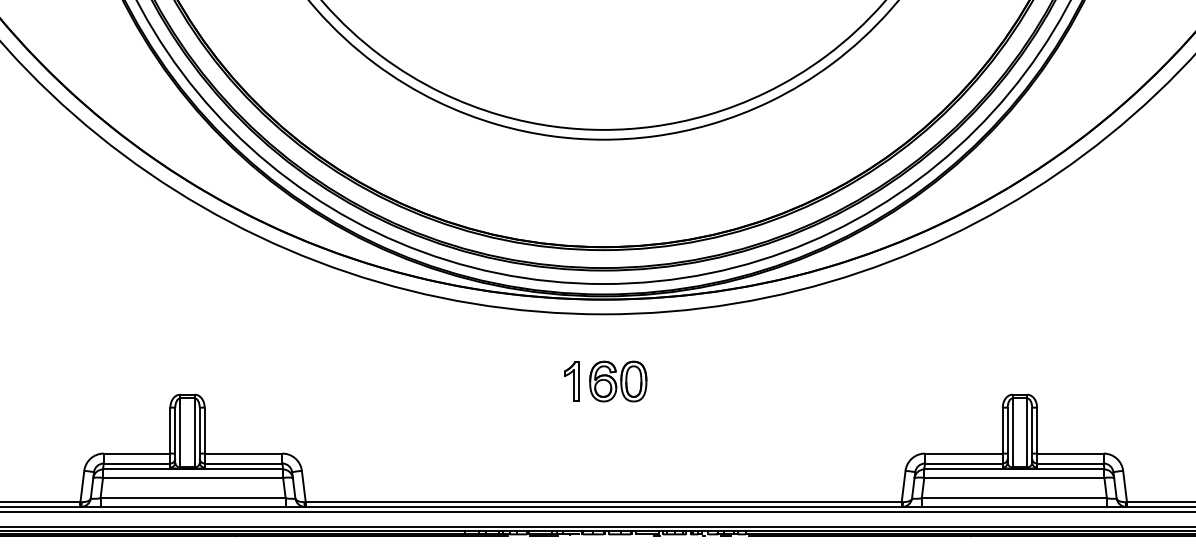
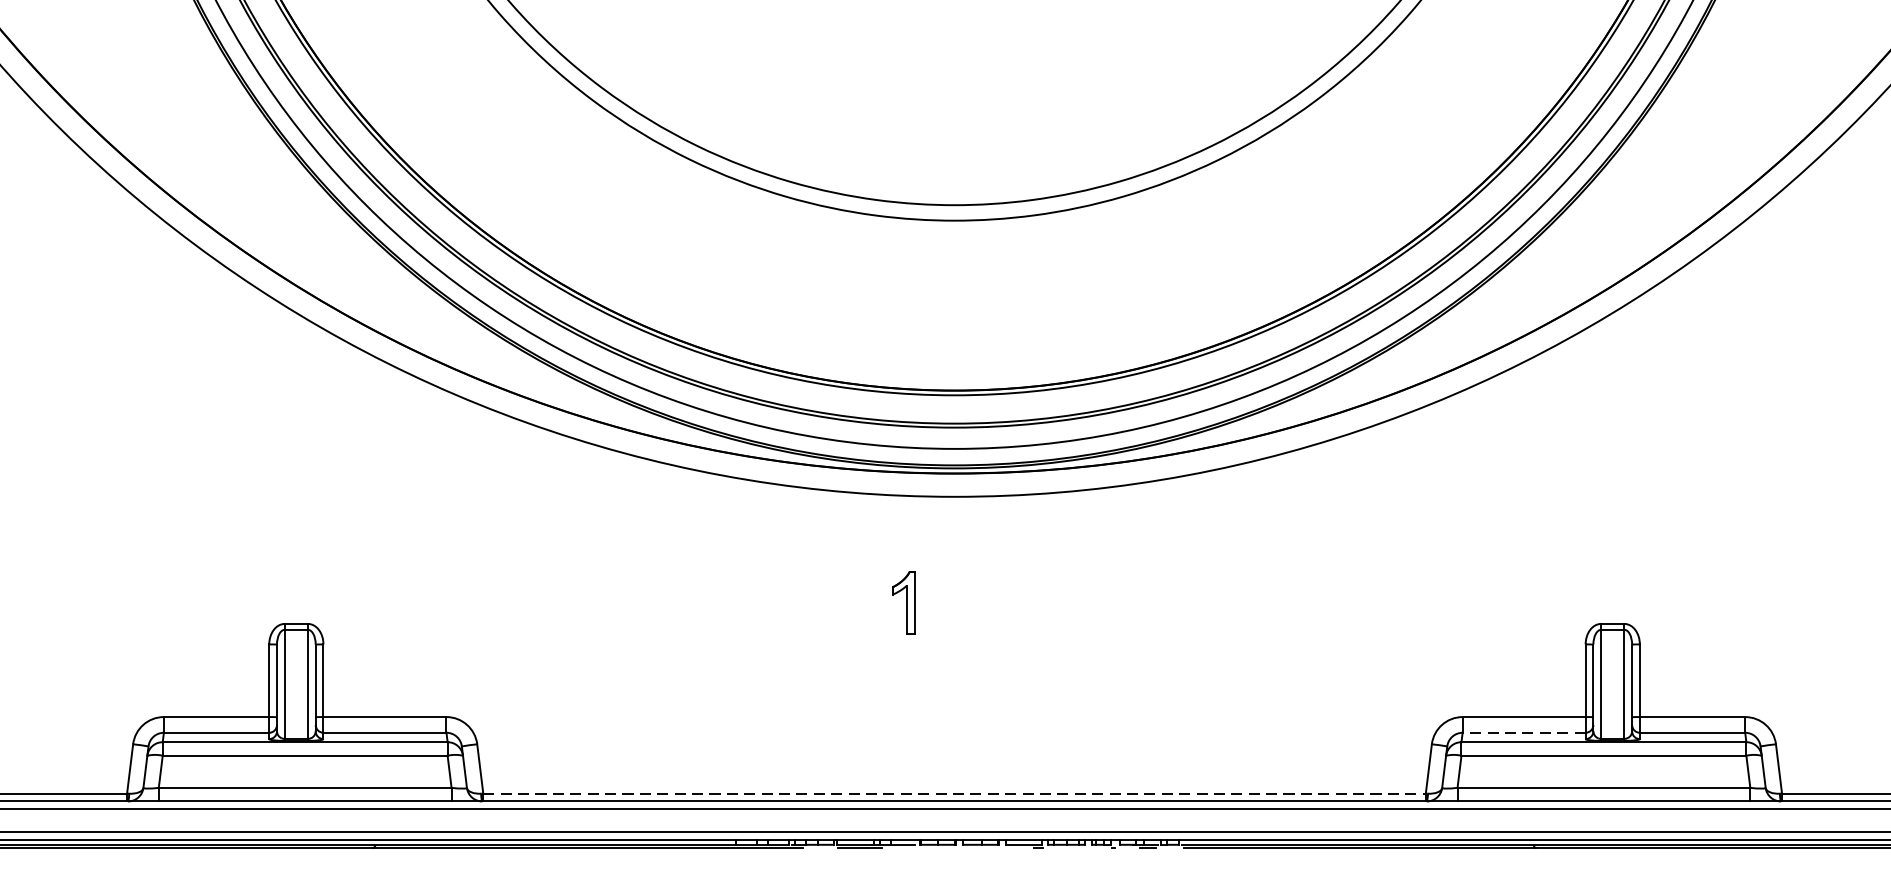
part: (618, 381) -> (977, 603), removed
line: (963, 463) -> (1523, 732), solid -> dashed
line: (604, 501) -> (955, 792), solid -> dashed

